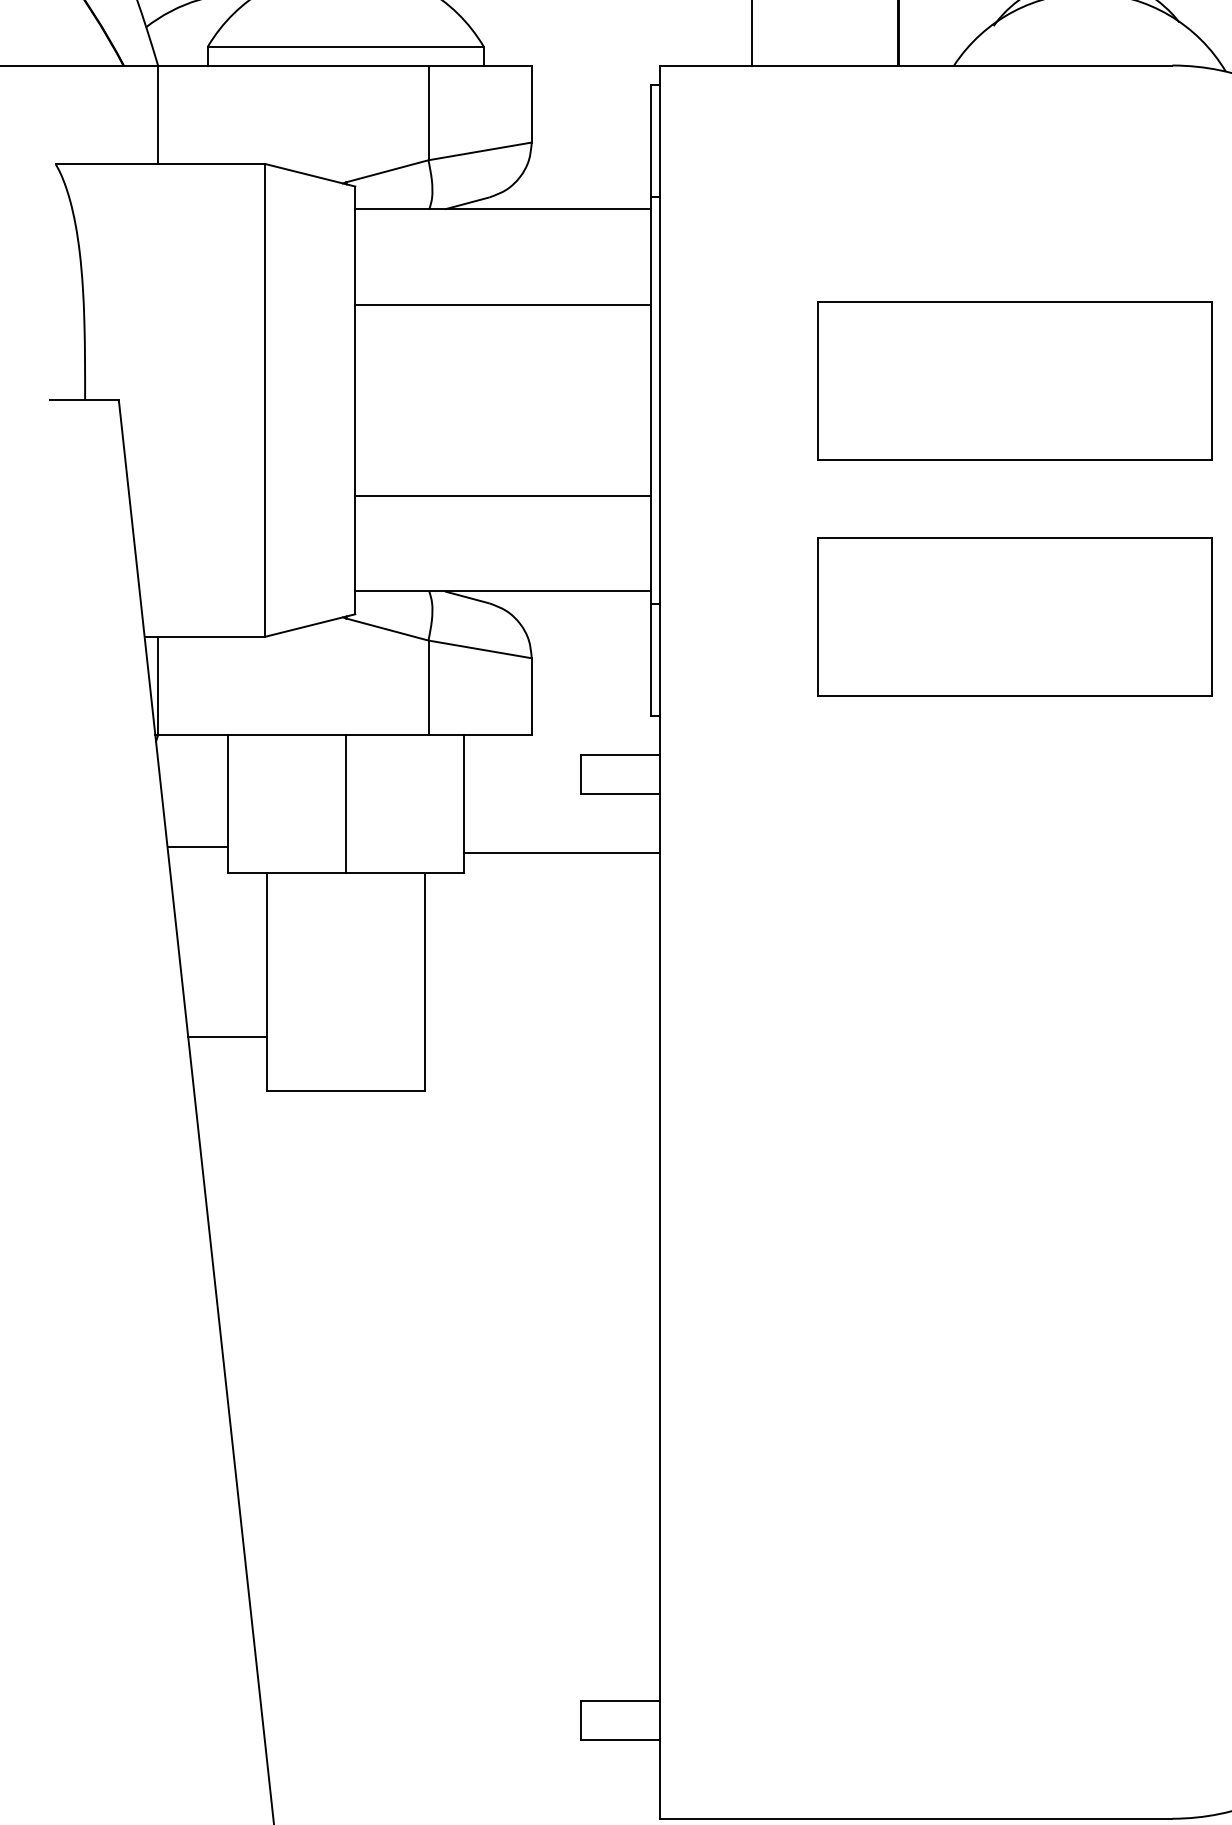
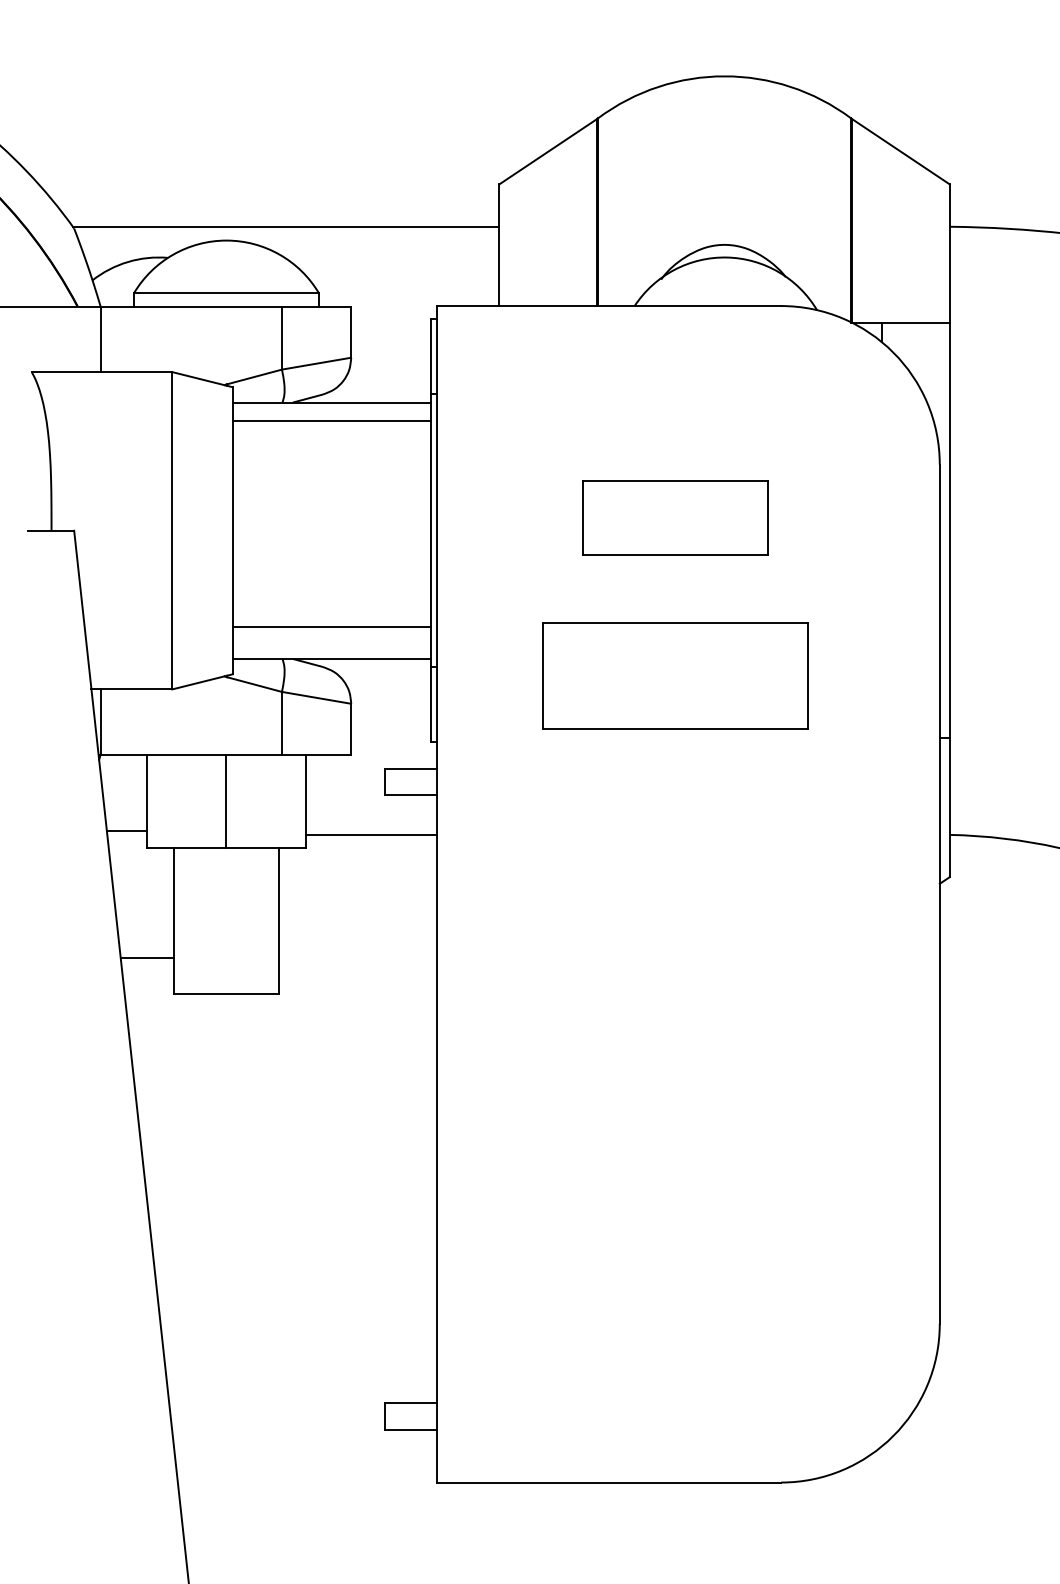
line: (502, 304) -> (331, 420), moved
part: (1014, 380) -> (675, 517), size x0.7
line: (502, 495) -> (331, 626), moved

